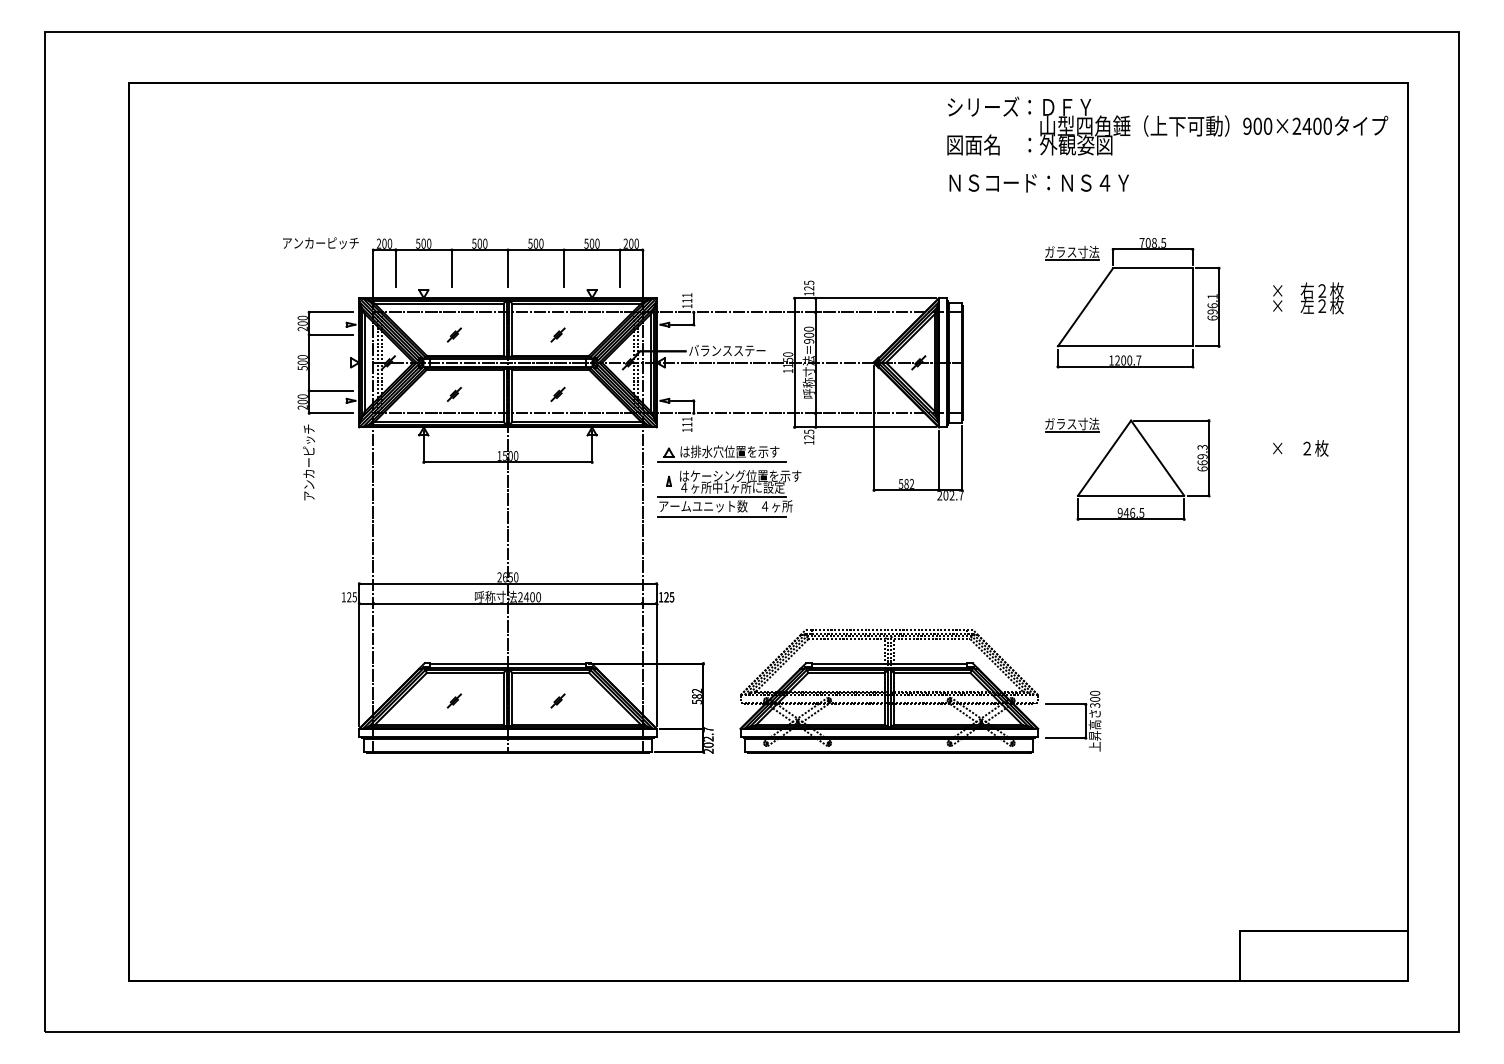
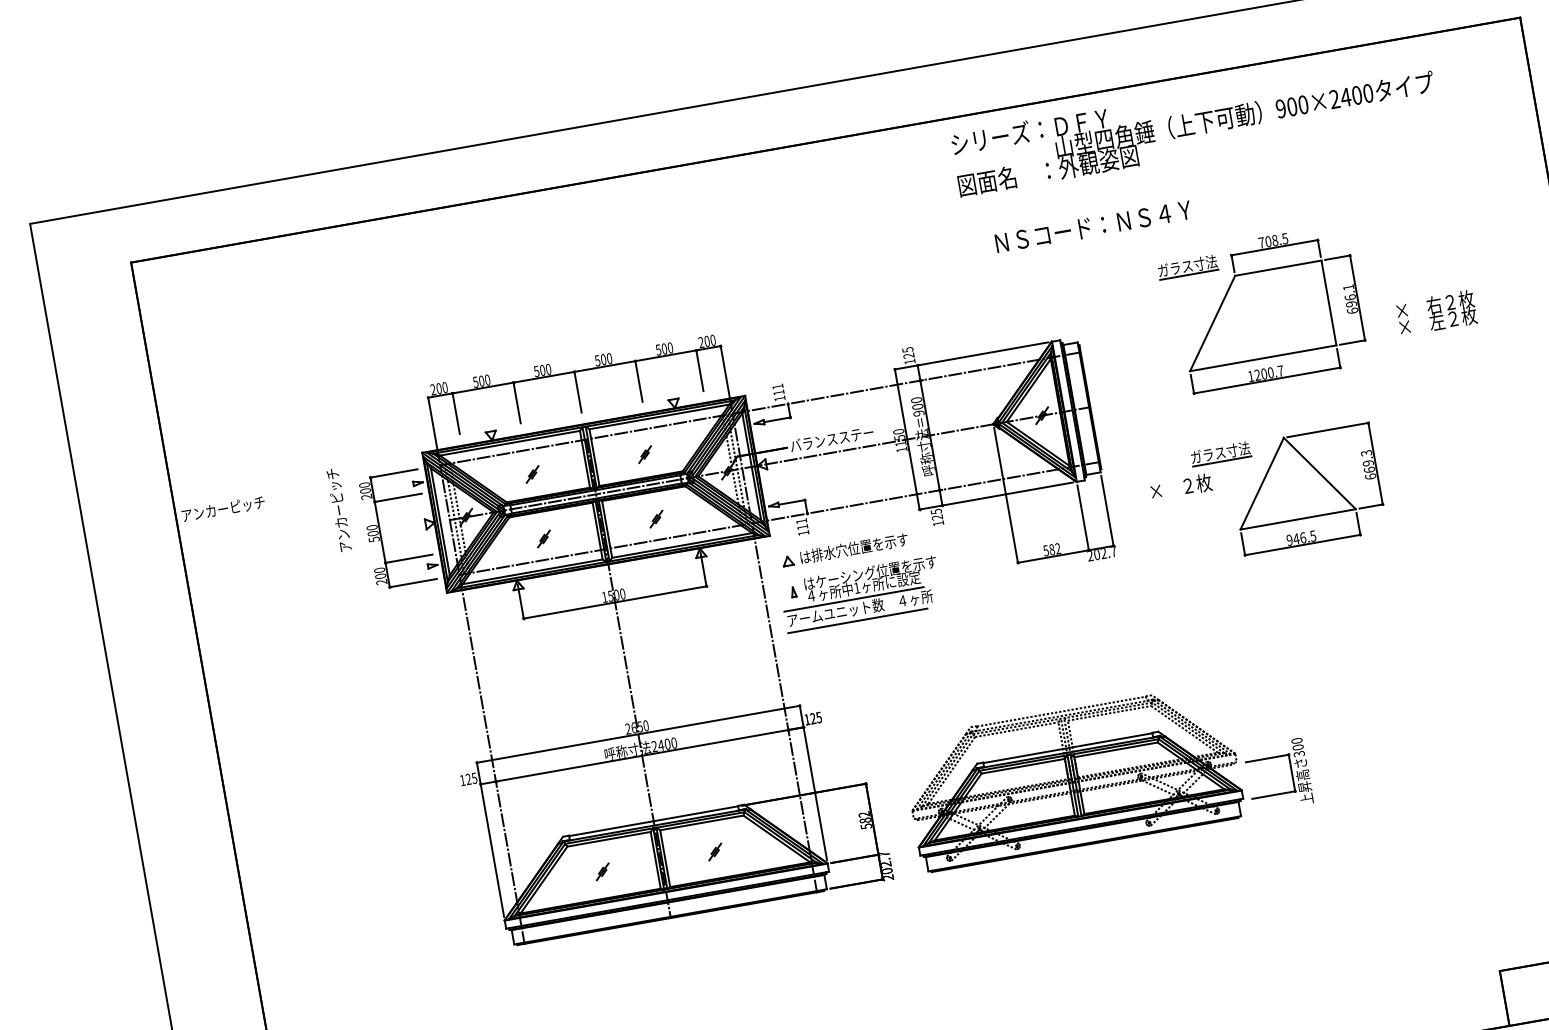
text: (1167, 125) -> (1194, 123), moved
text: (1038, 183) -> (1092, 227), moved
text: (320, 243) -> (223, 509), moved
text: (1308, 298) -> (1436, 313), moved
text: (1300, 448) -> (1180, 487), moved
text: (308, 462) -> (338, 510), moved
line: (721, 462) -> (847, 561), removed

